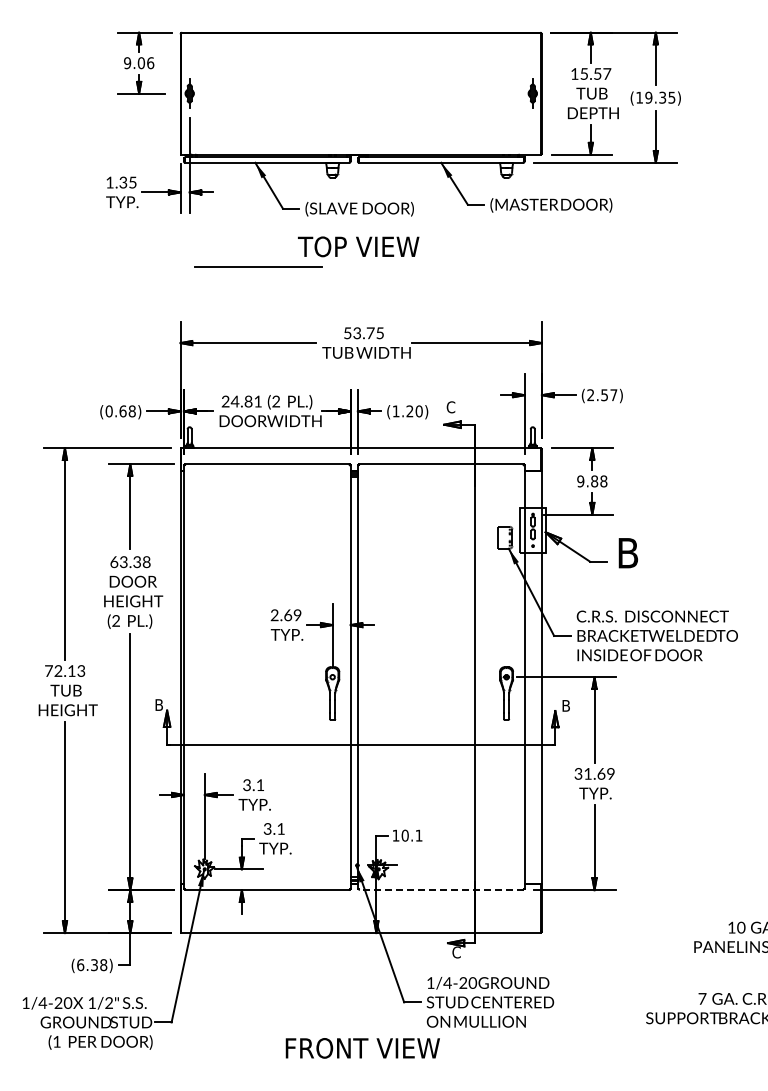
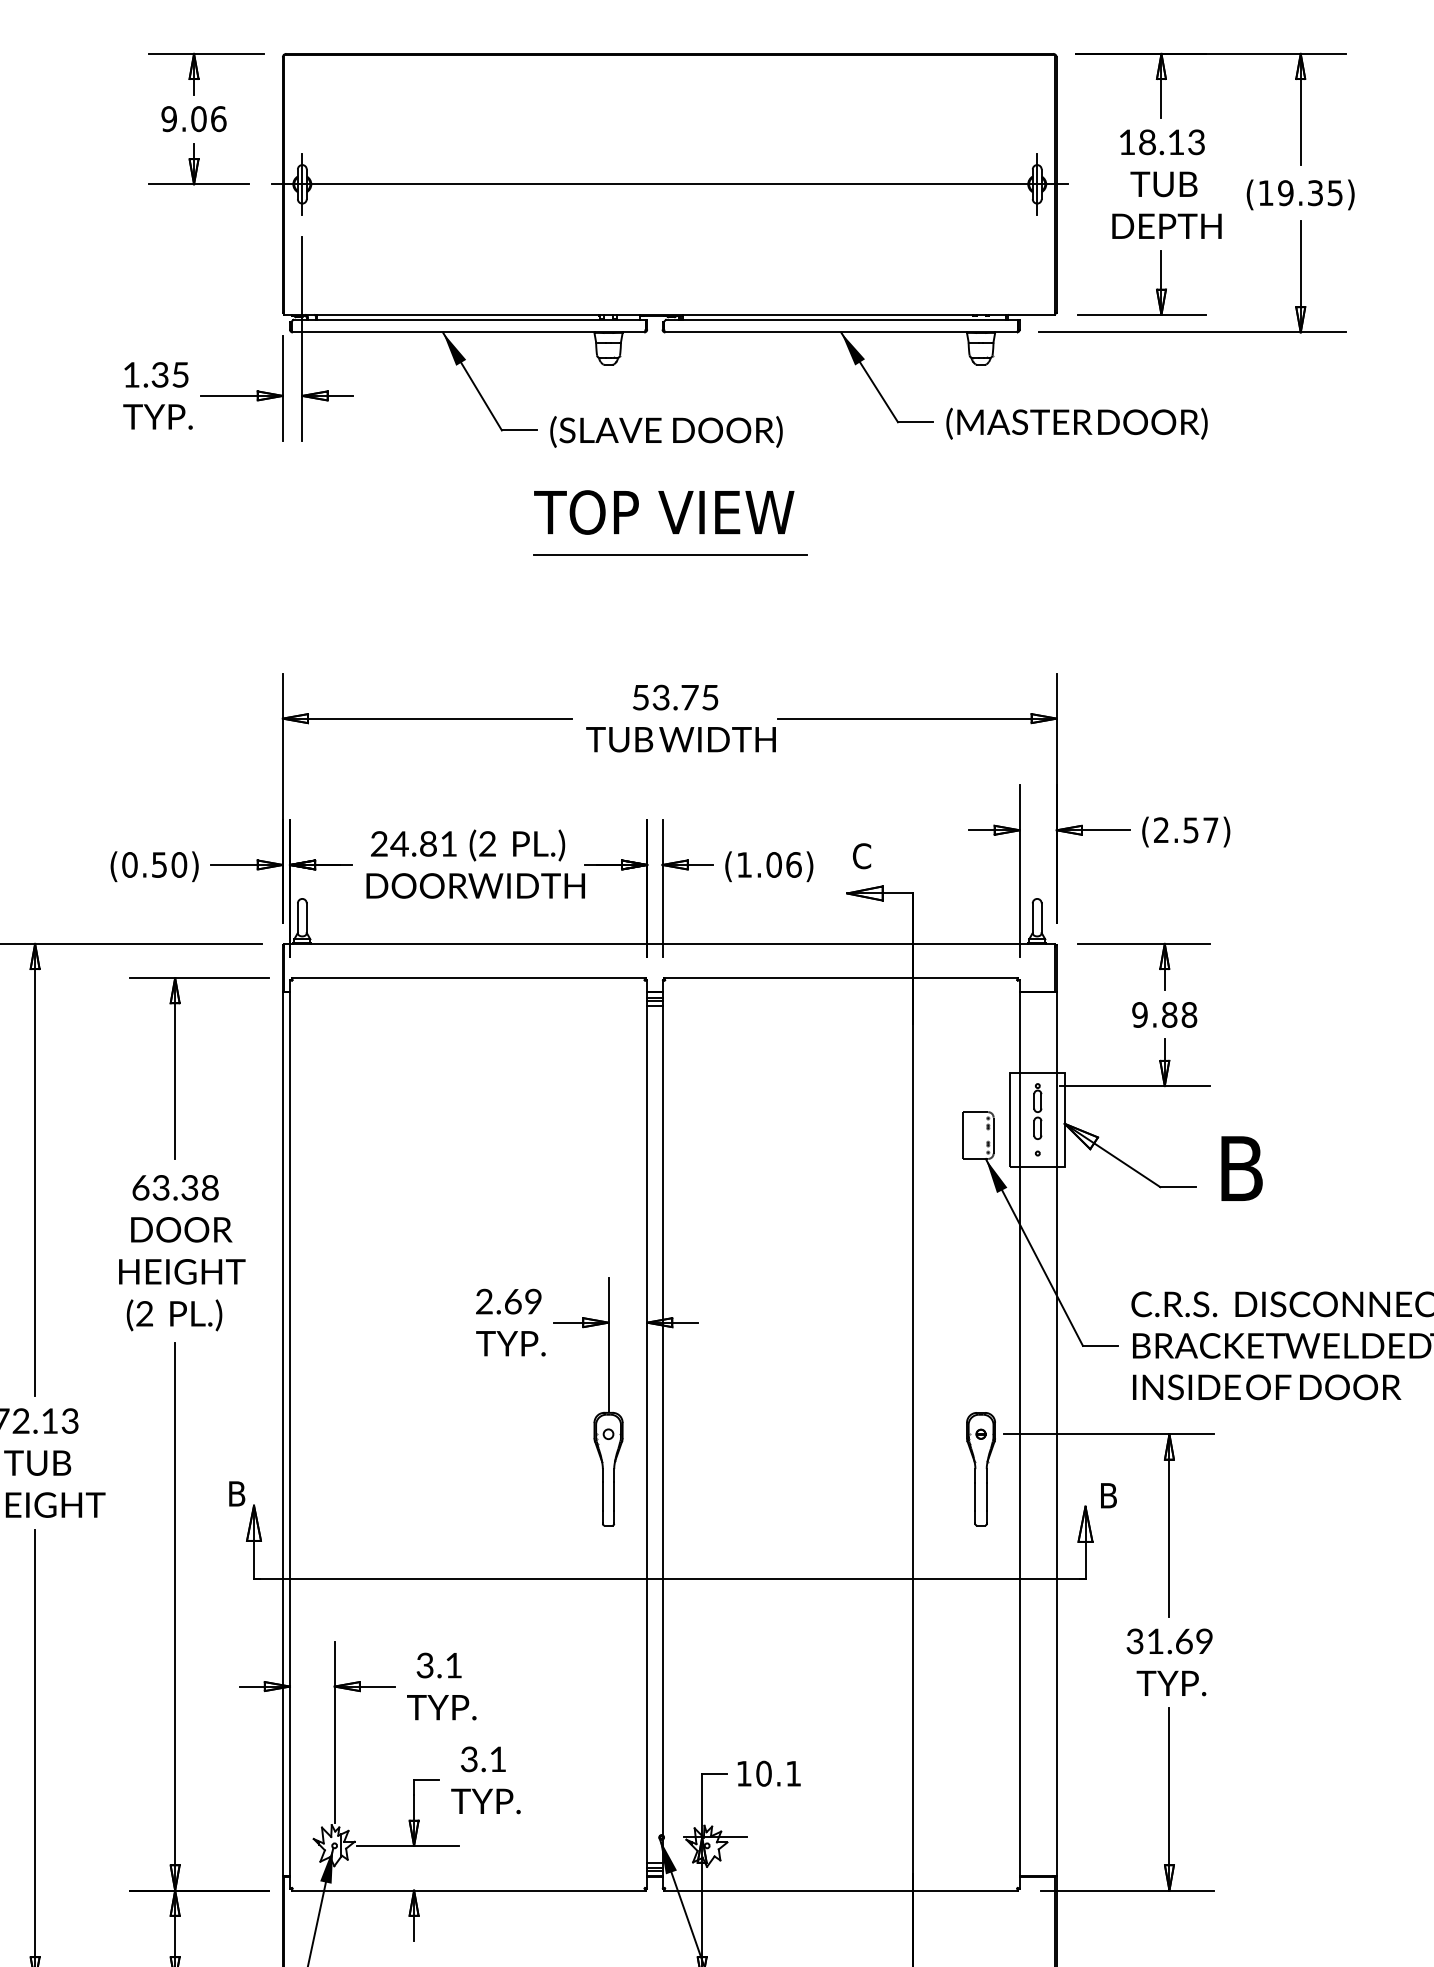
text: (595, 73) -> (1171, 141), 15.57 -> 18.13
line: (361, 93) -> (670, 184), added
line: (258, 266) -> (670, 554), moved
text: (127, 411) -> (169, 865), (0.68) -> (0.50)
text: (414, 411) -> (783, 865), (1.20) -> (1.06)
line: (441, 890) -> (841, 1891), dashed -> solid

